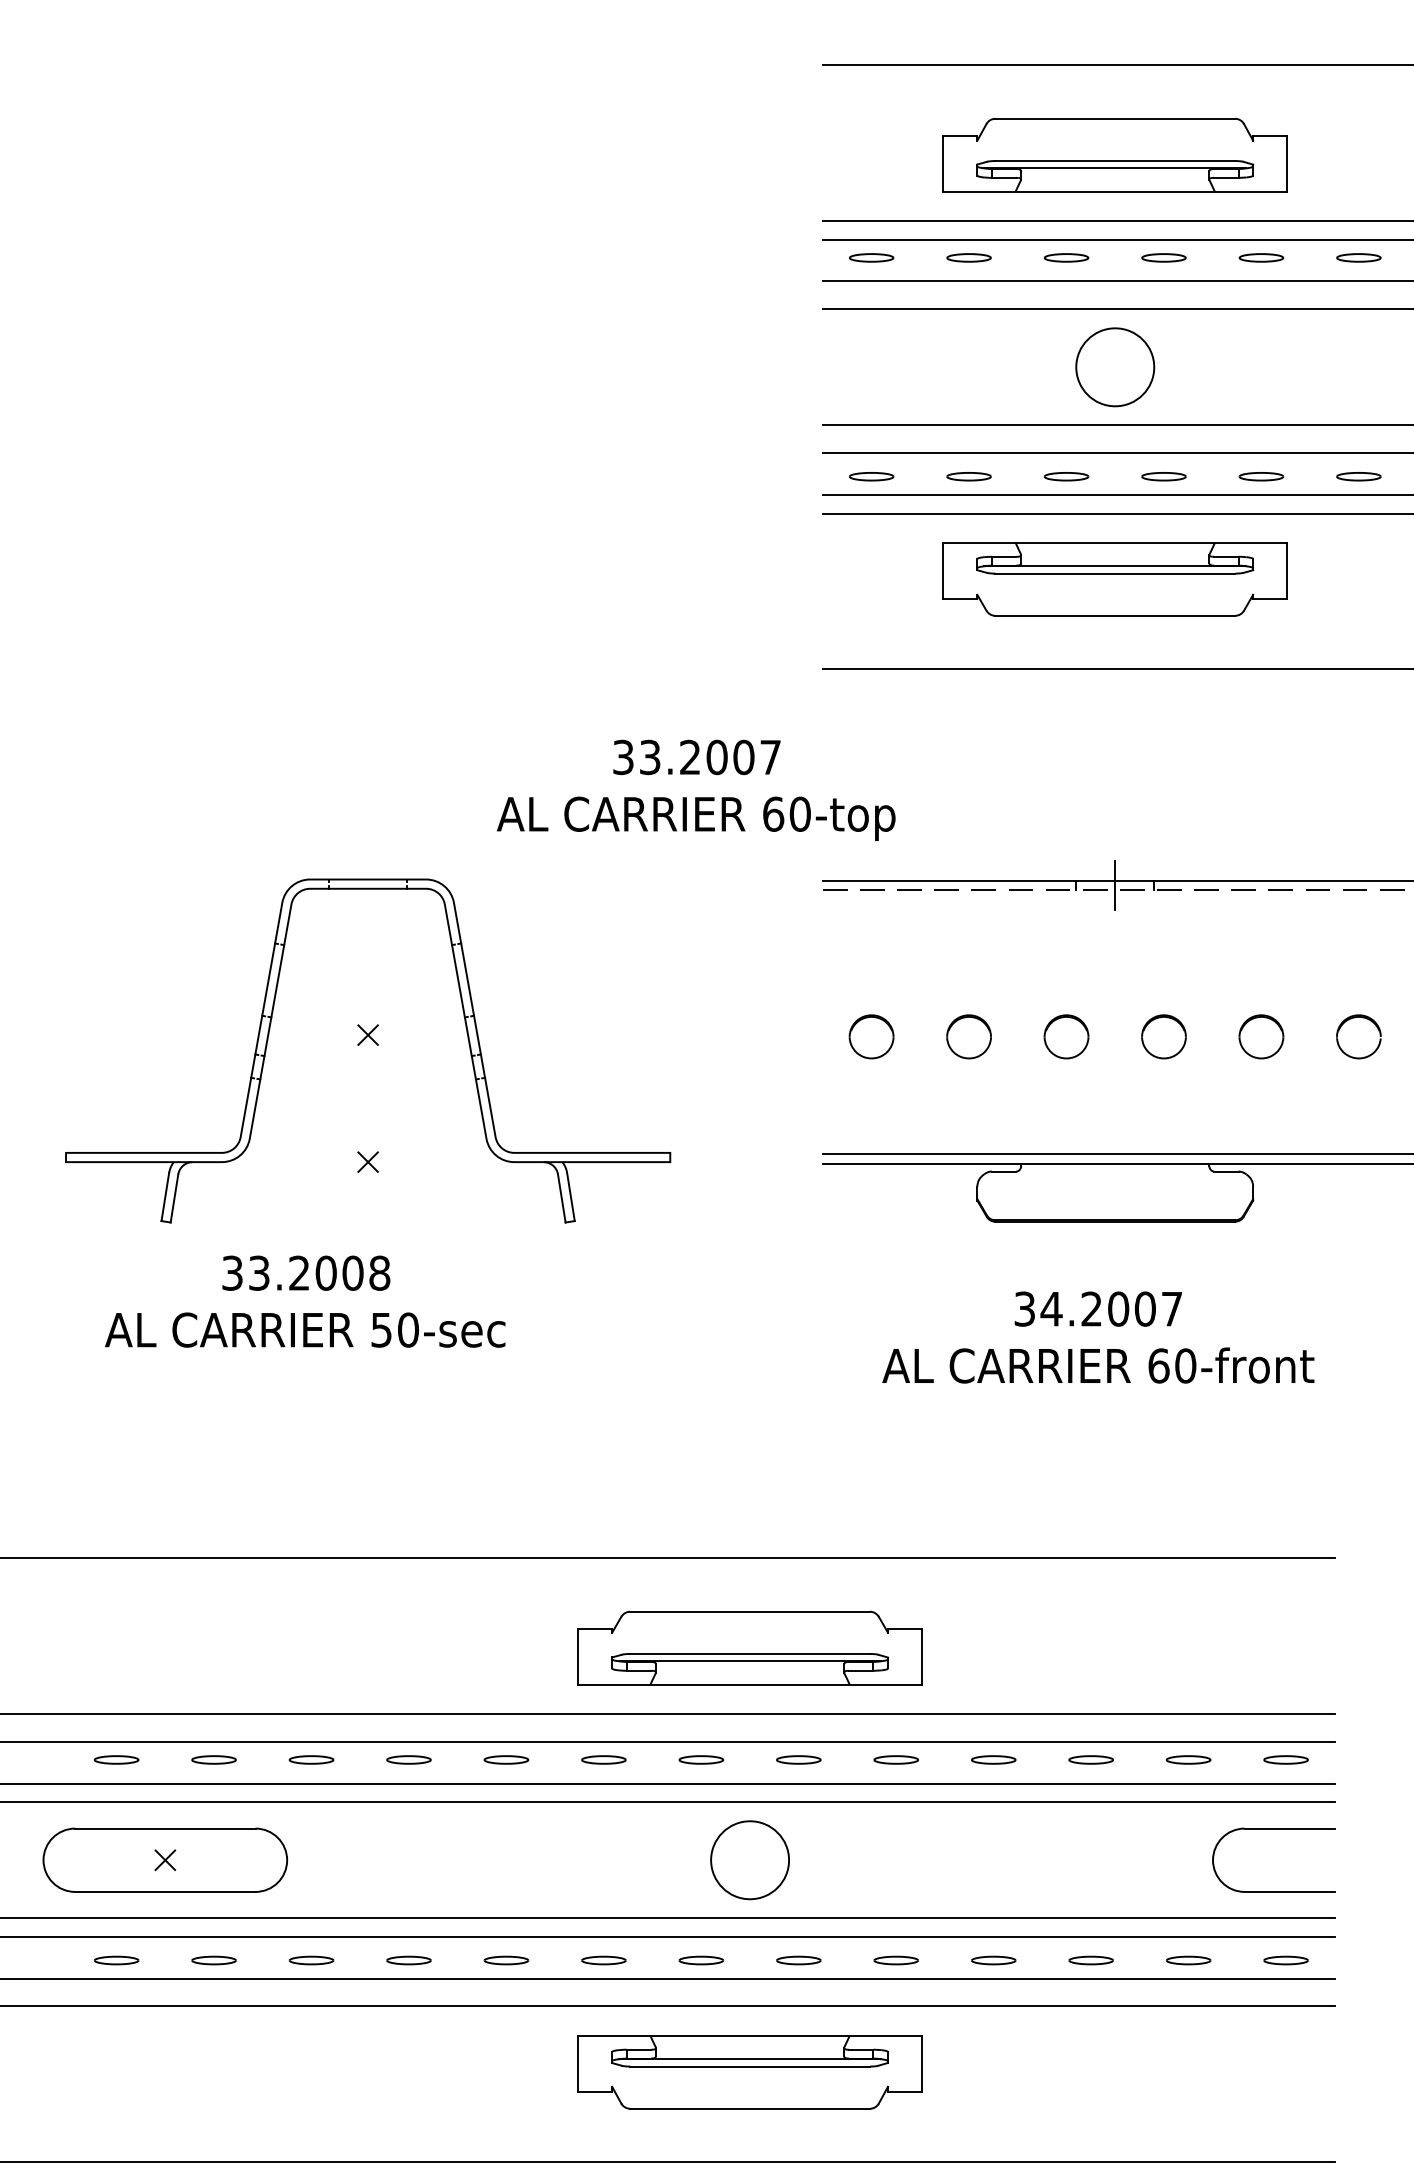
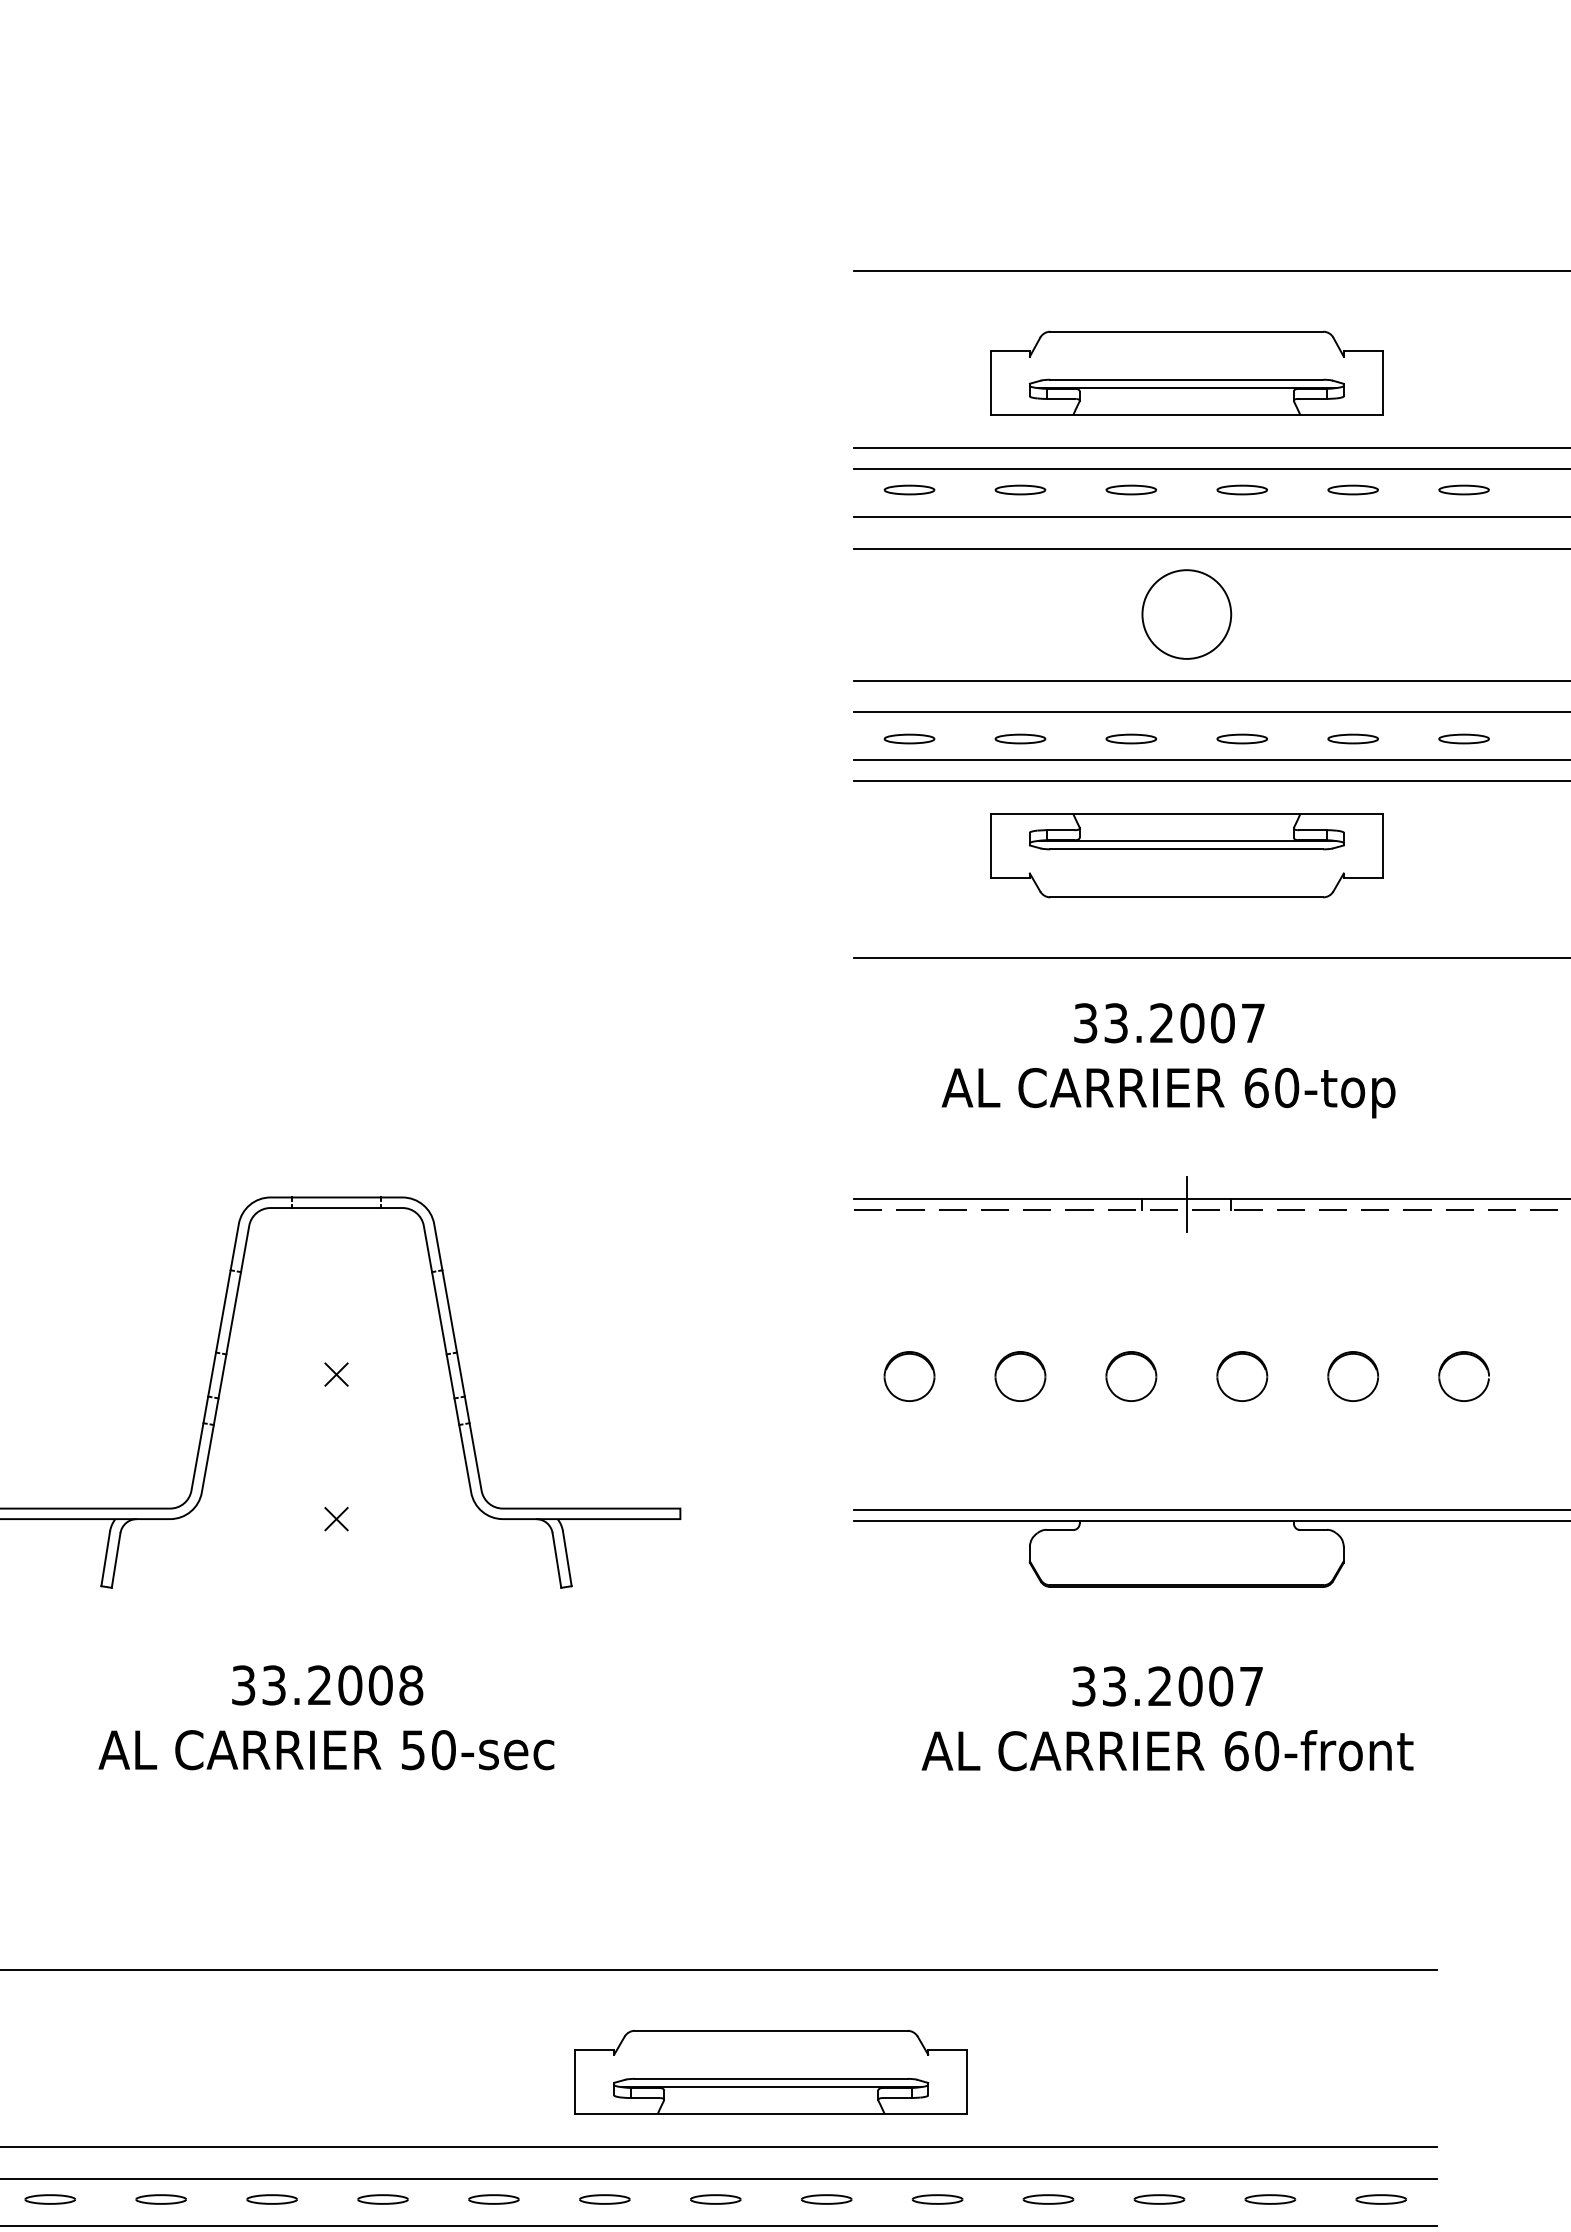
text: (696, 789) -> (1168, 1059), moved
text: (305, 1301) -> (326, 1717), moved
text: (1051, 1308) -> (1114, 1685), 34.2007 -> 33.2007

